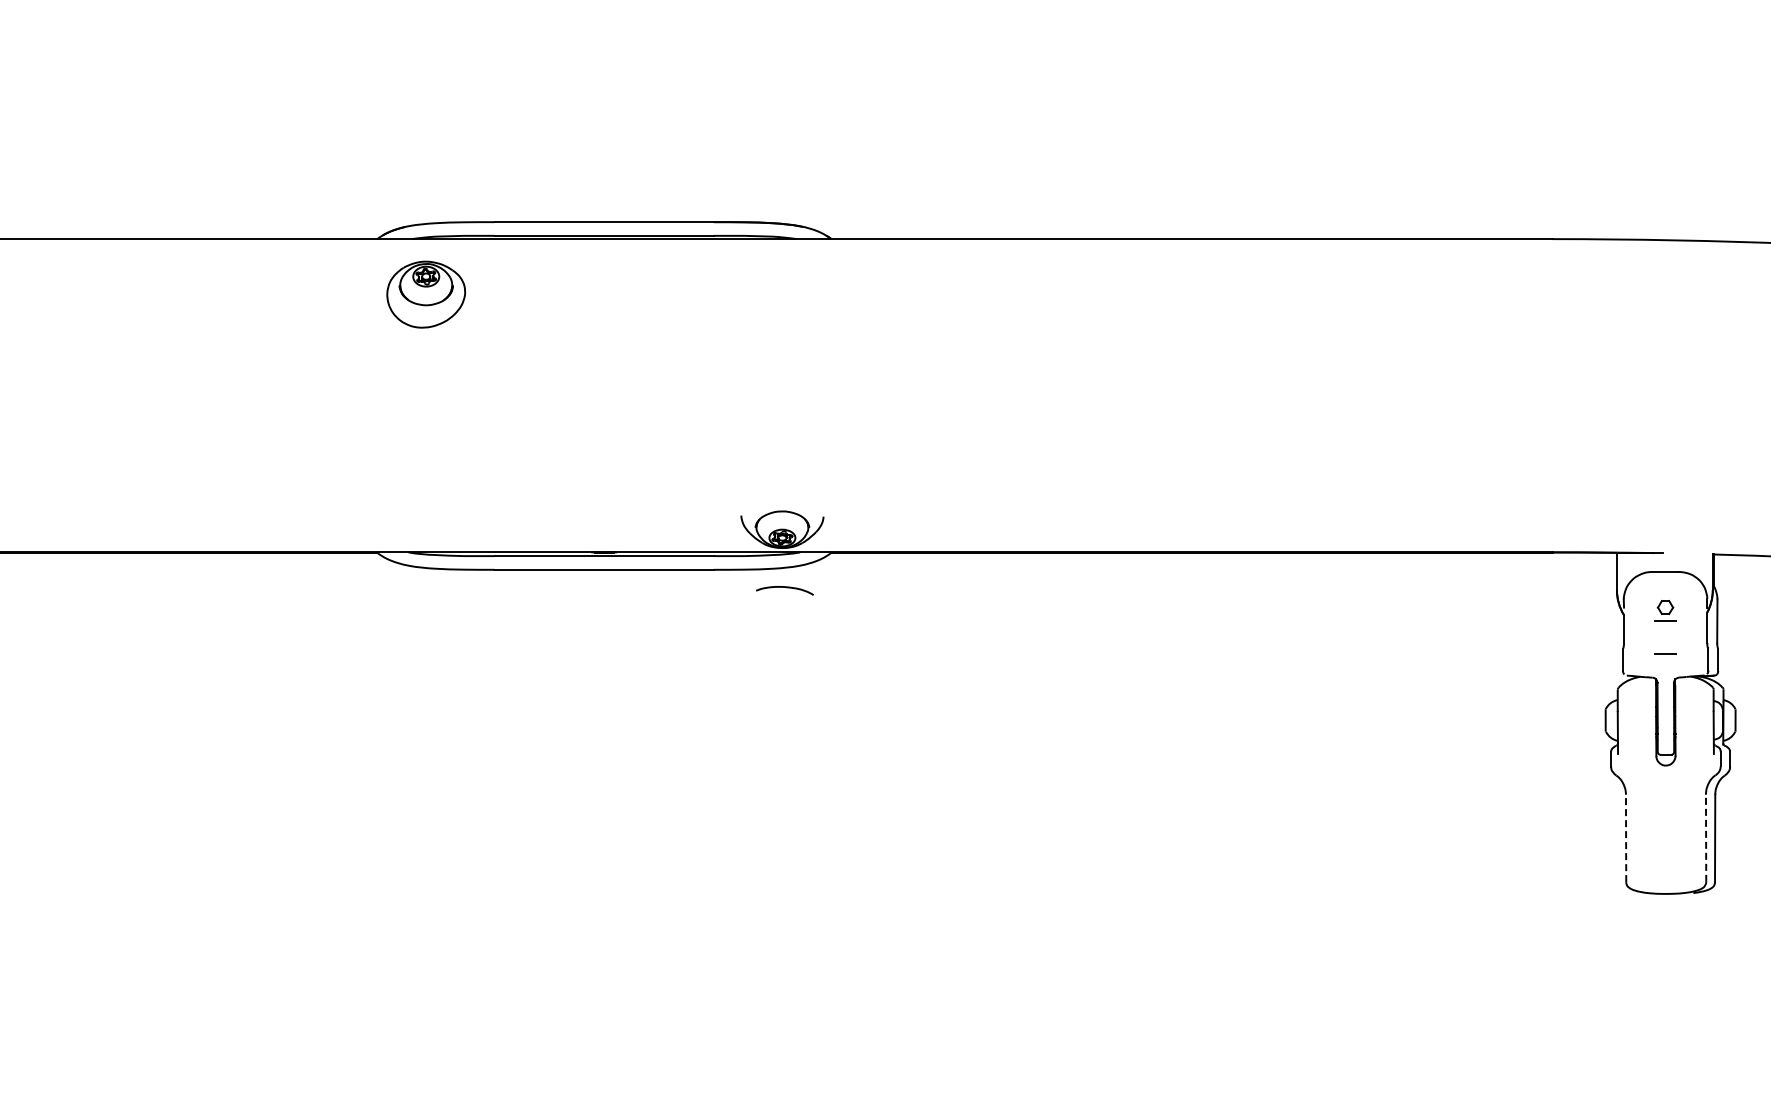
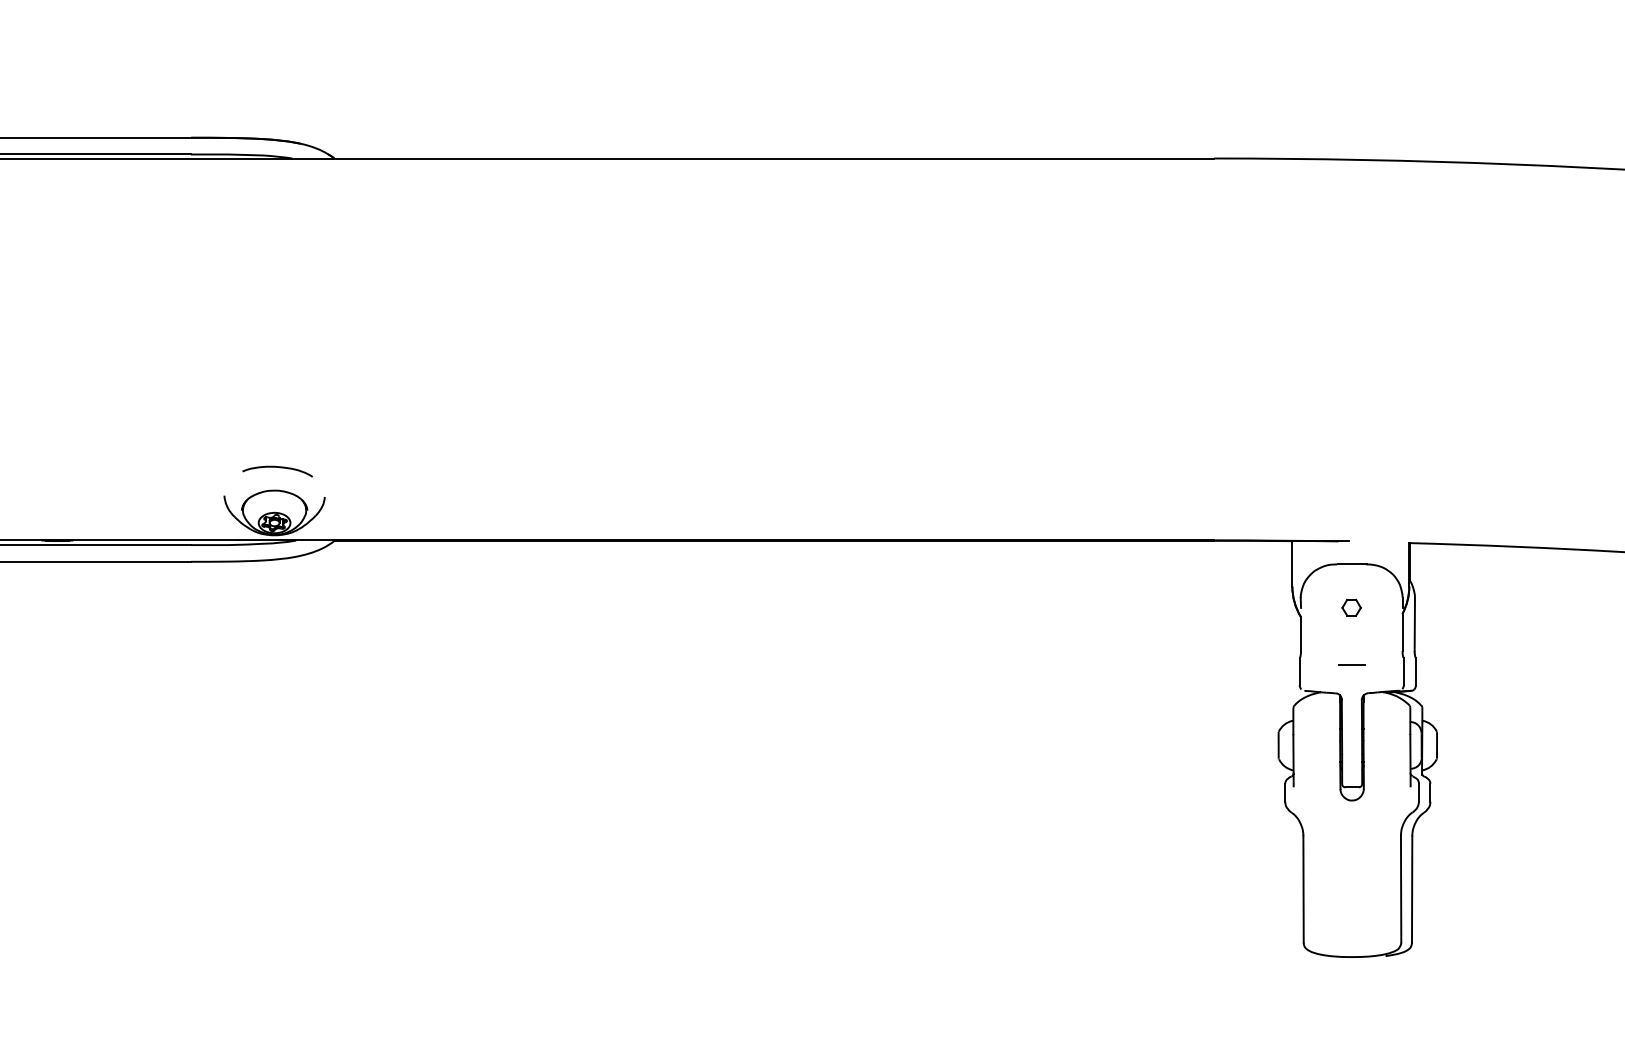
curve: (786, 588) -> (279, 468), moved
line: (1665, 620) -> (1351, 623), removed
line: (1626, 838) -> (1304, 889), dashed -> solid
line: (1706, 838) -> (1401, 889), dashed -> solid

